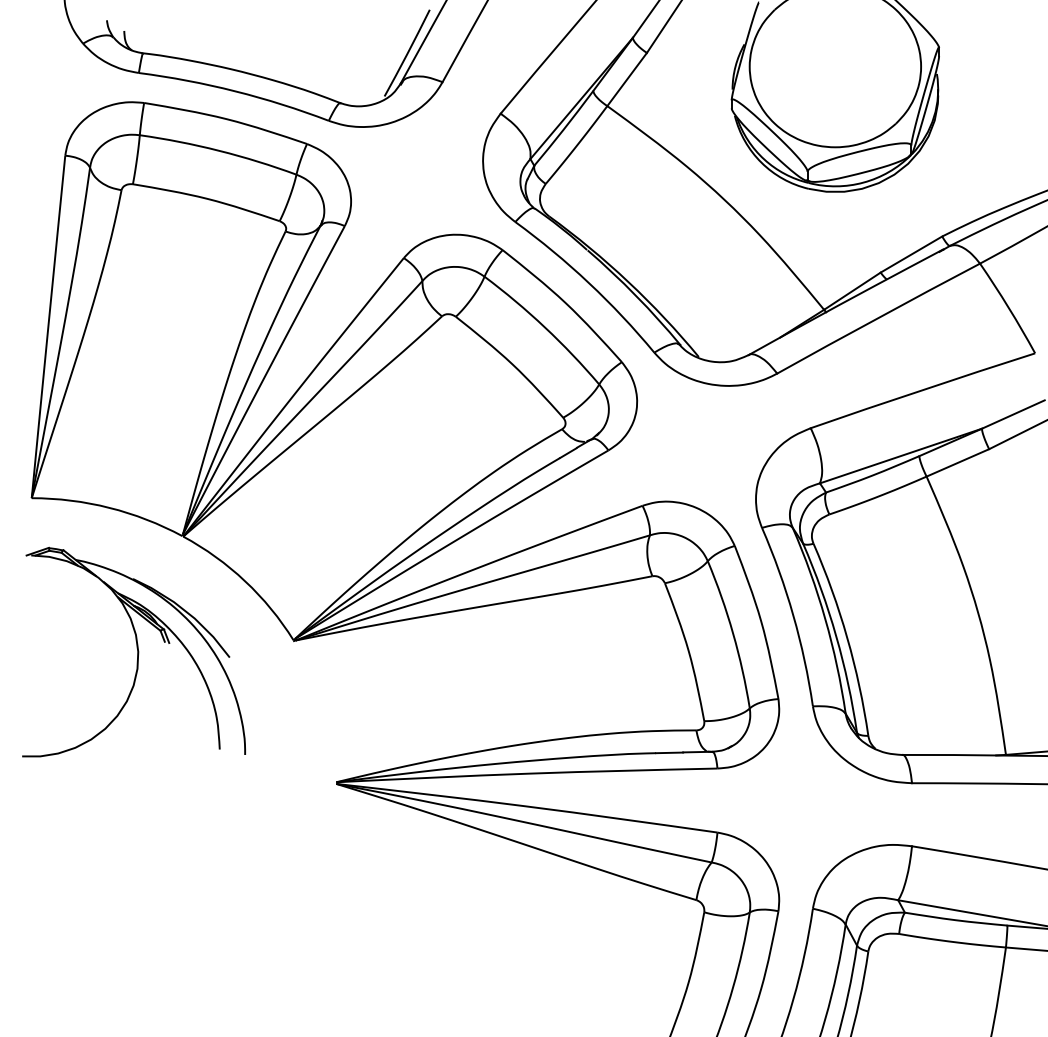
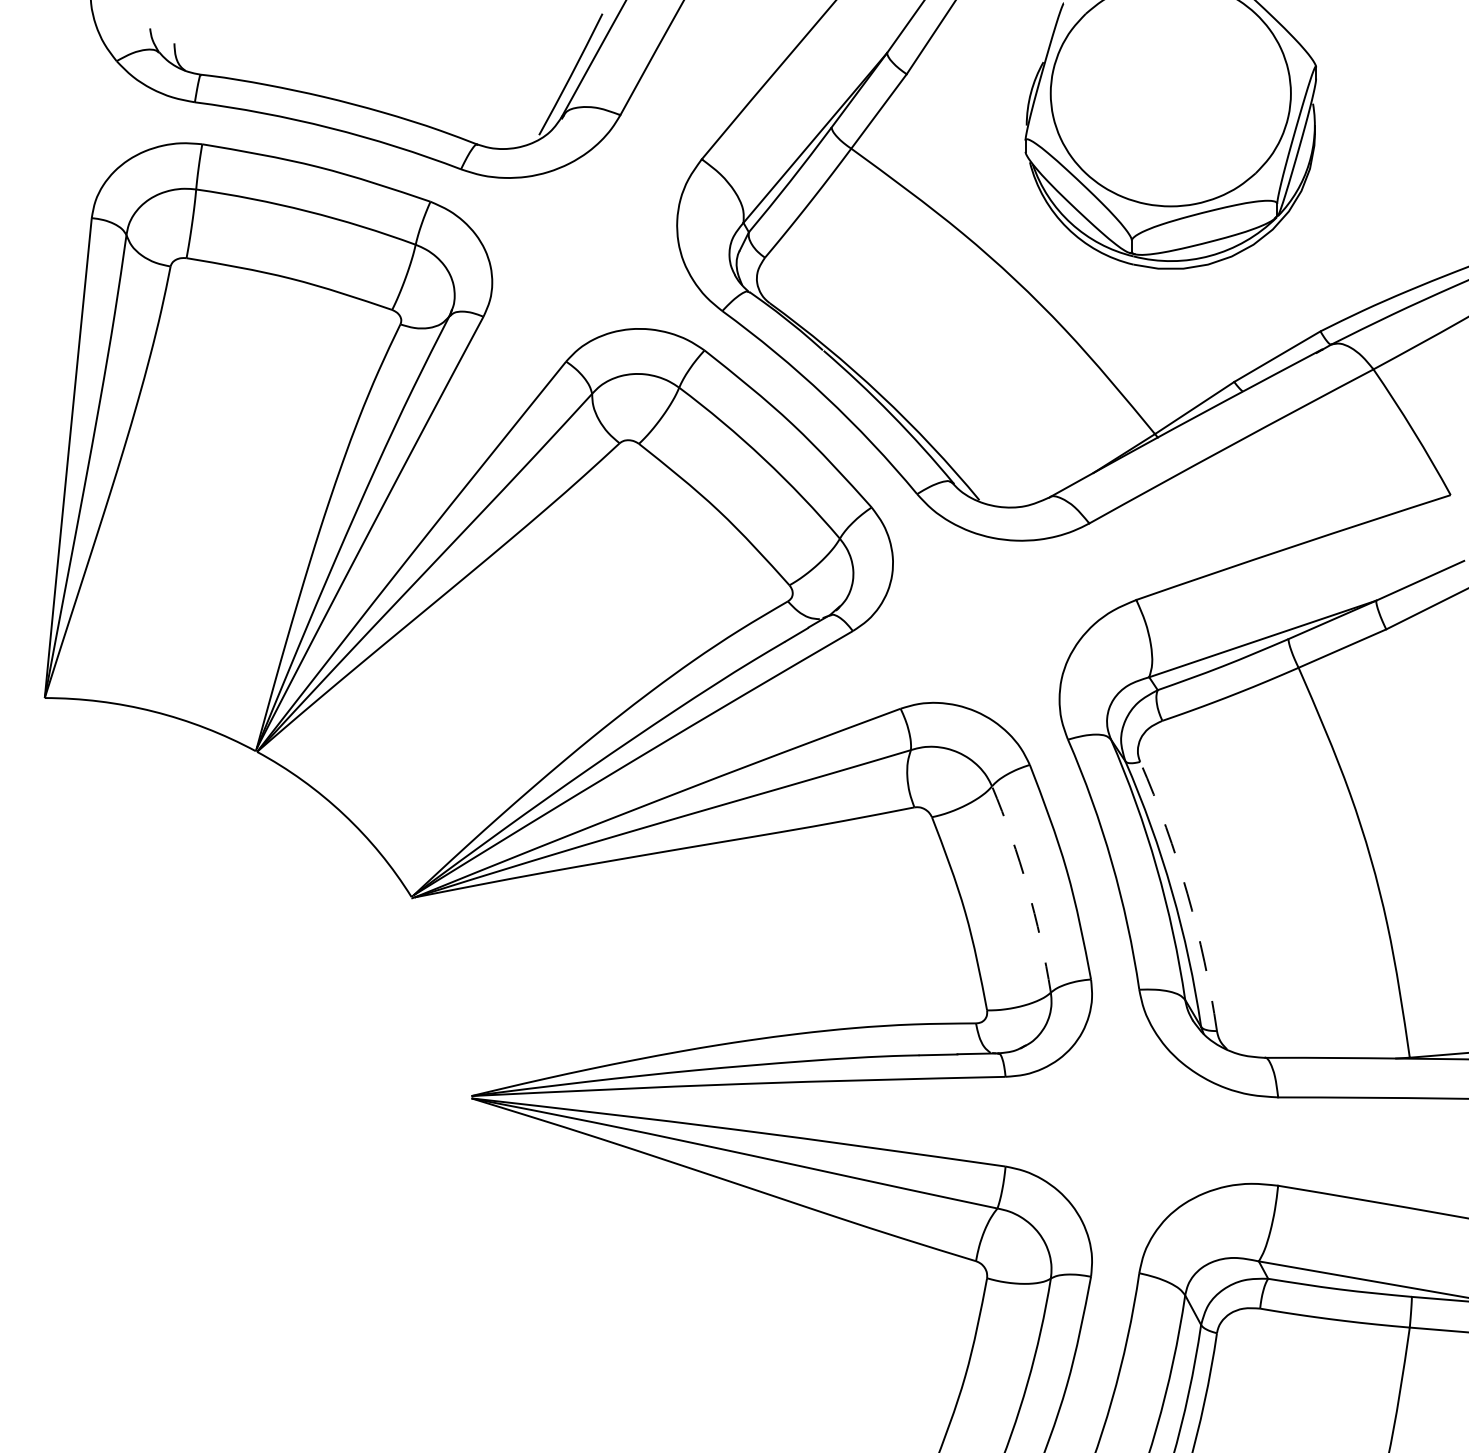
arc: (733, 633) -> (1027, 887), solid -> dashed
arc: (847, 637) -> (1187, 893), solid -> dashed
part: (133, 651) -> (187, 913), removed

